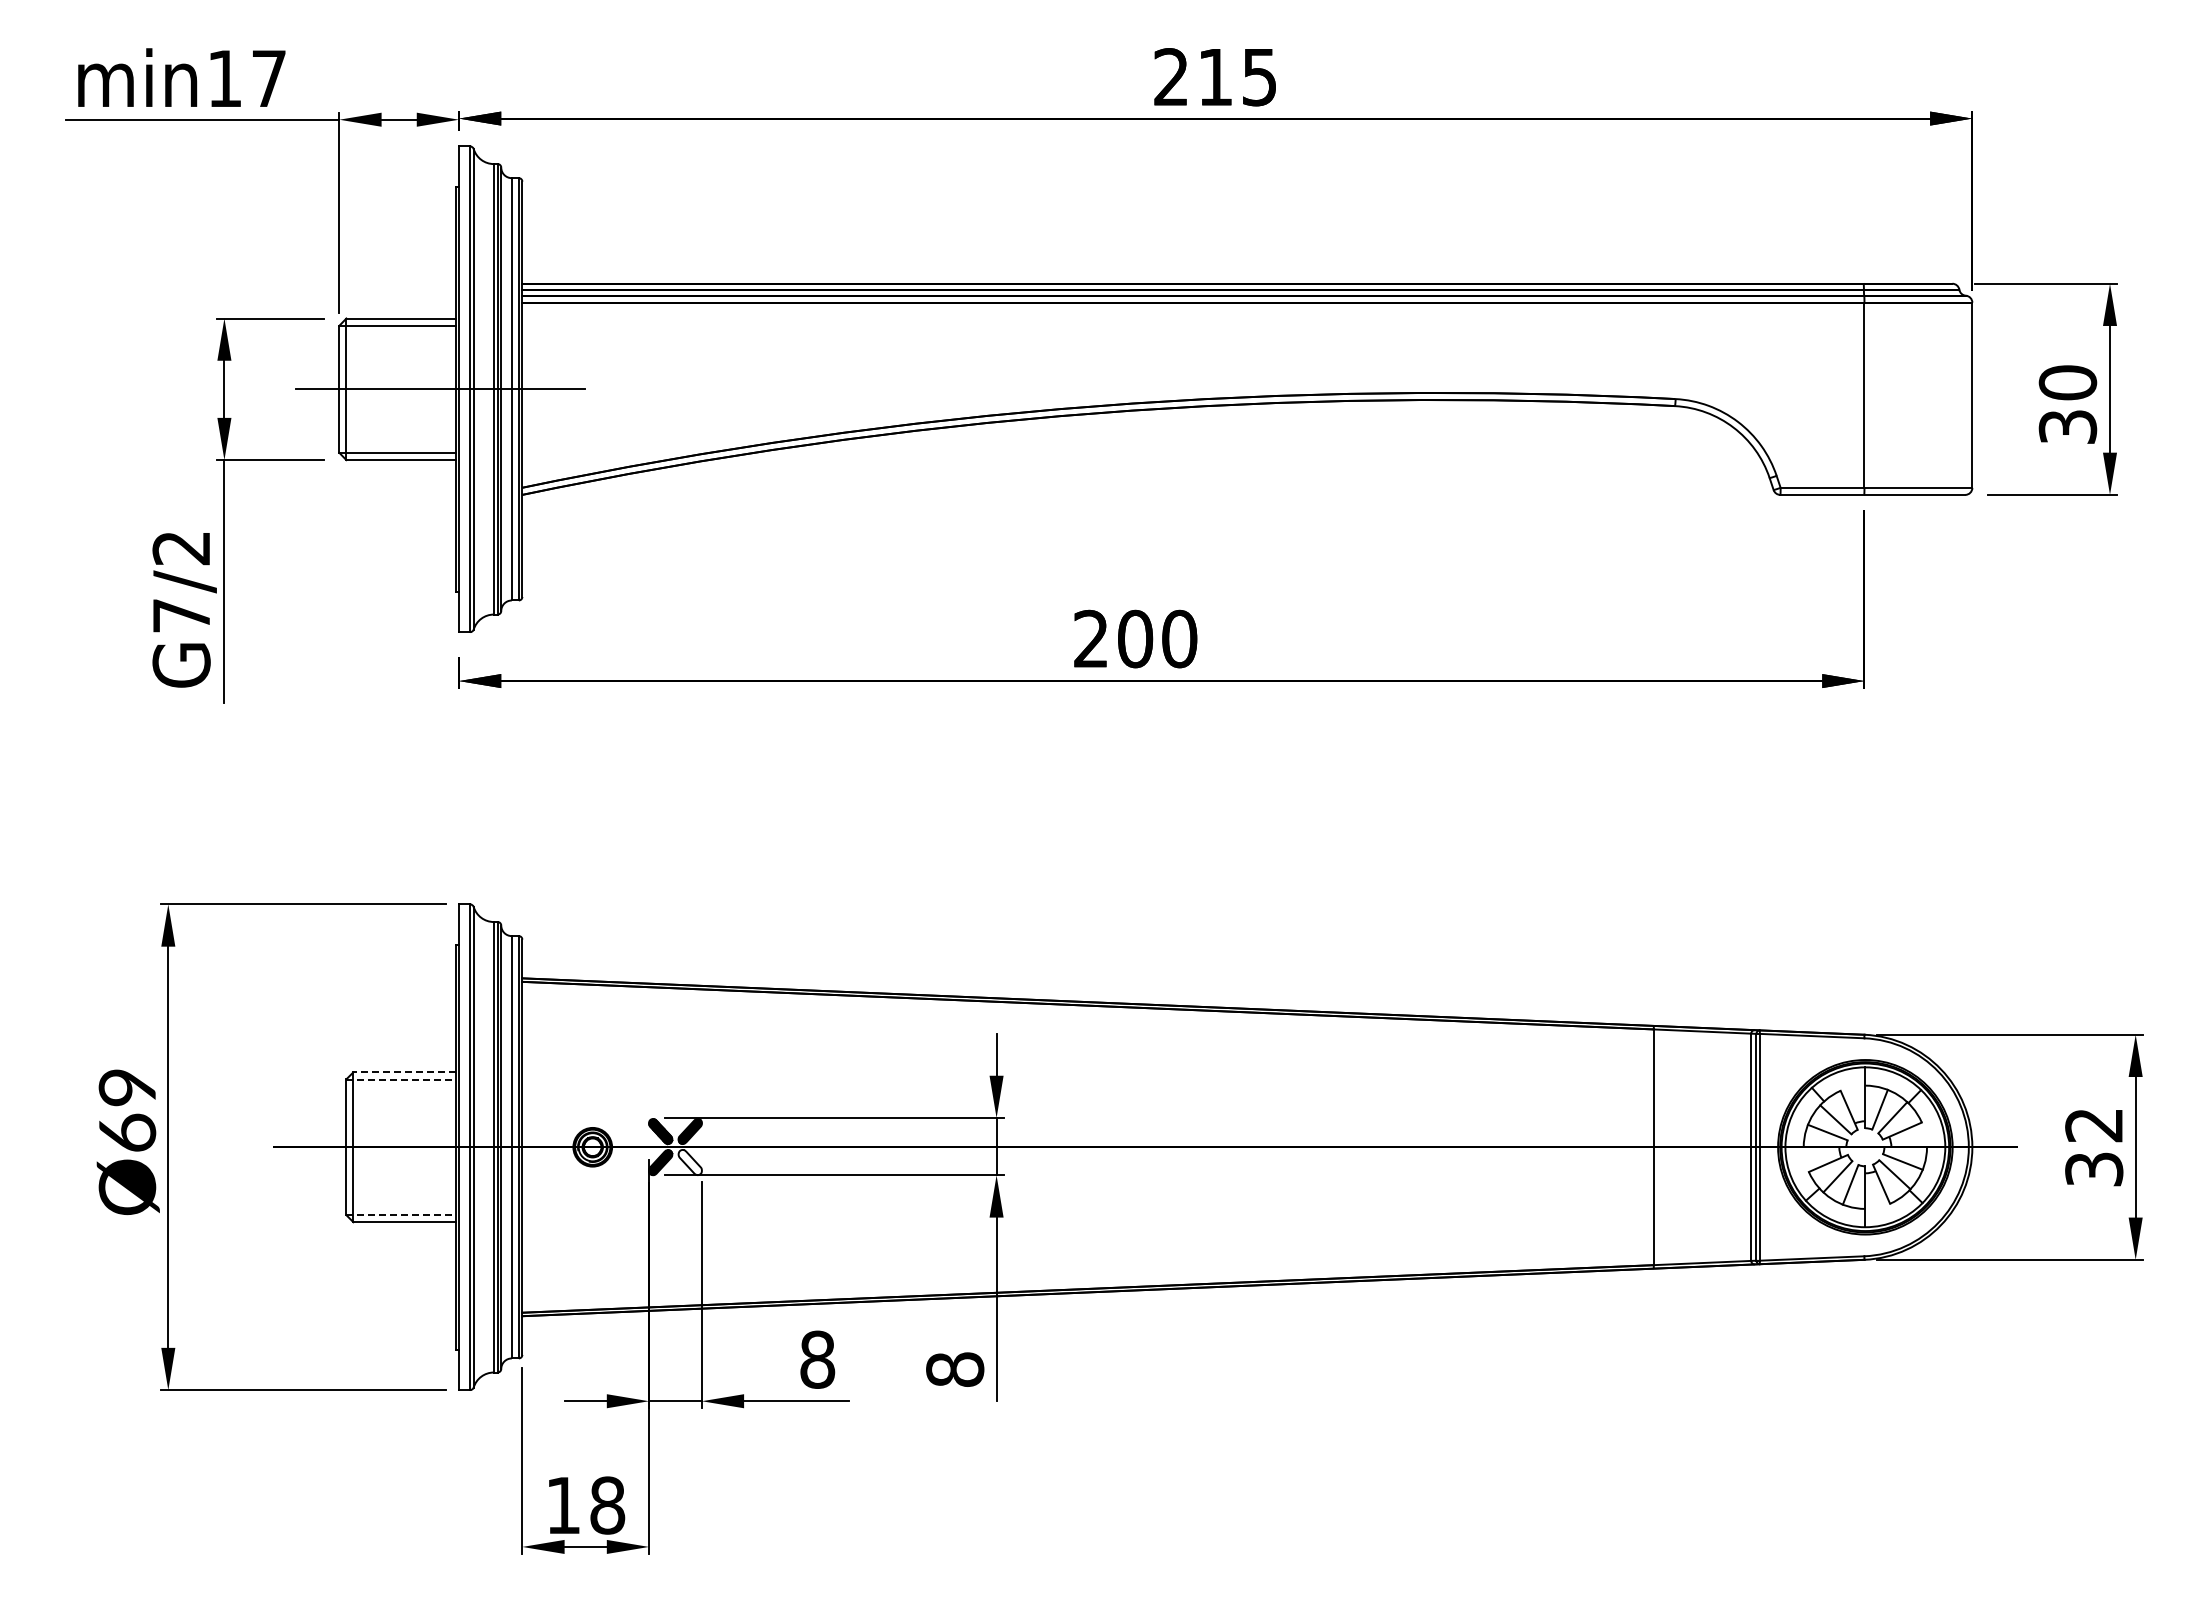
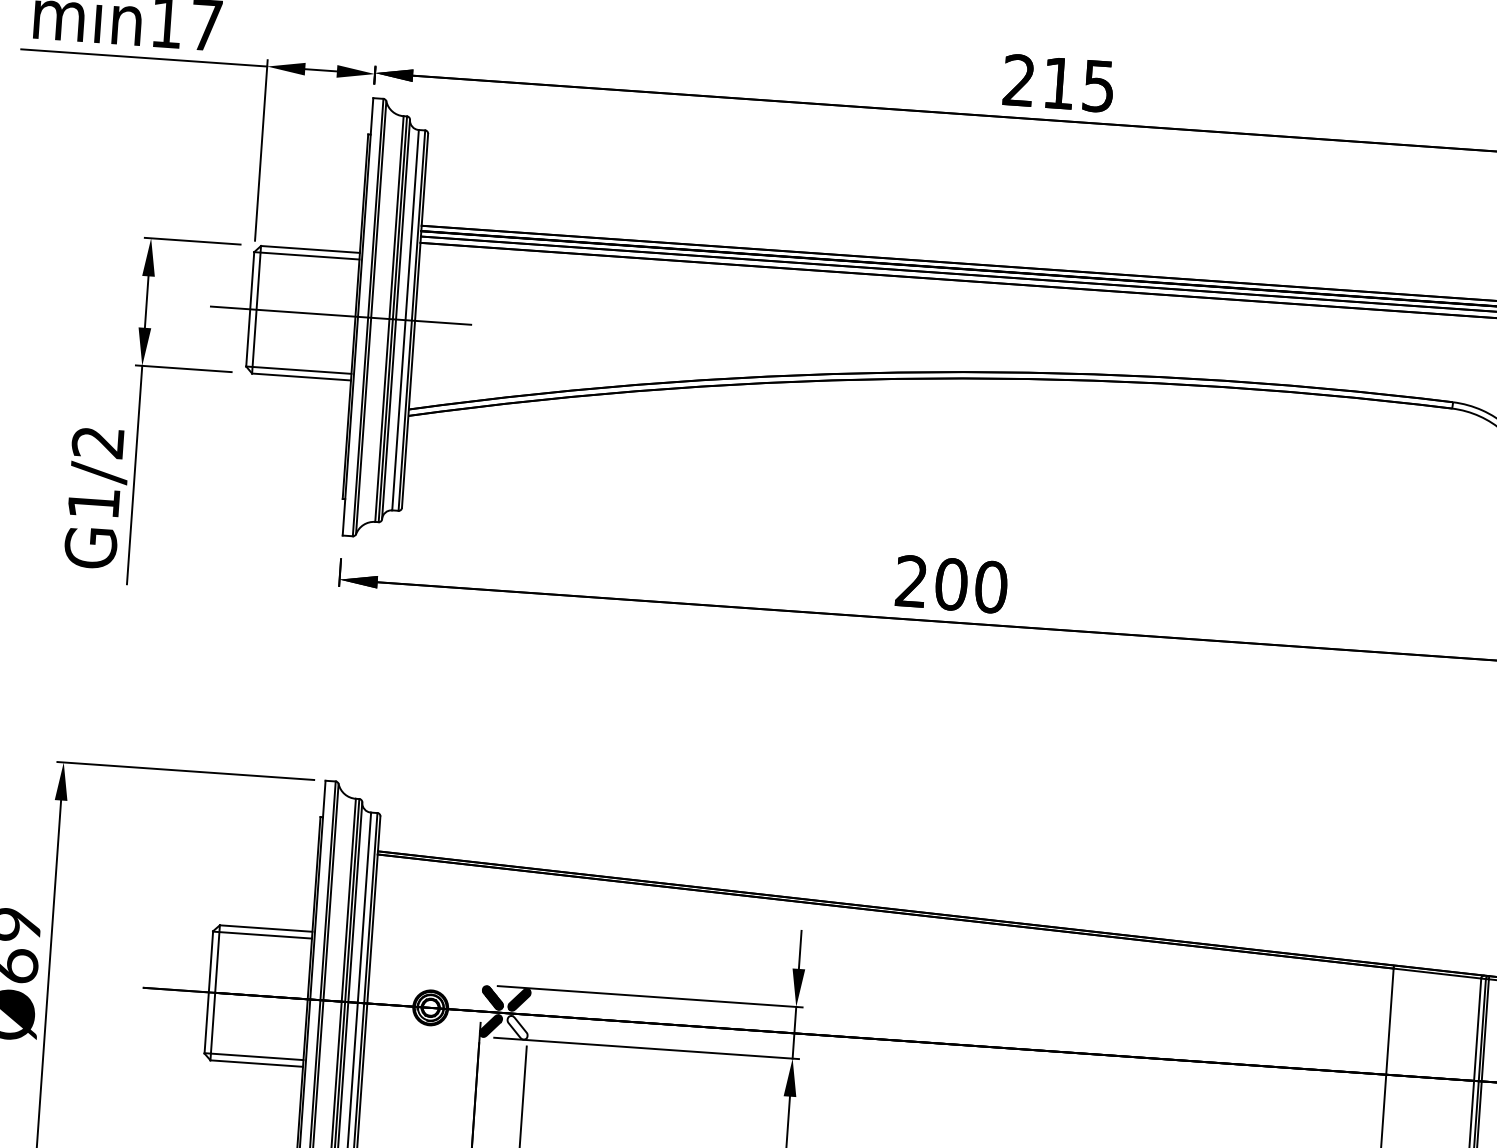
text: (181, 615) -> (93, 503), G7/2 -> G1/2
line: (404, 1072) -> (265, 928), dashed -> solid
line: (401, 1079) -> (262, 934), dashed -> solid
line: (401, 1214) -> (254, 1056), dashed -> solid

